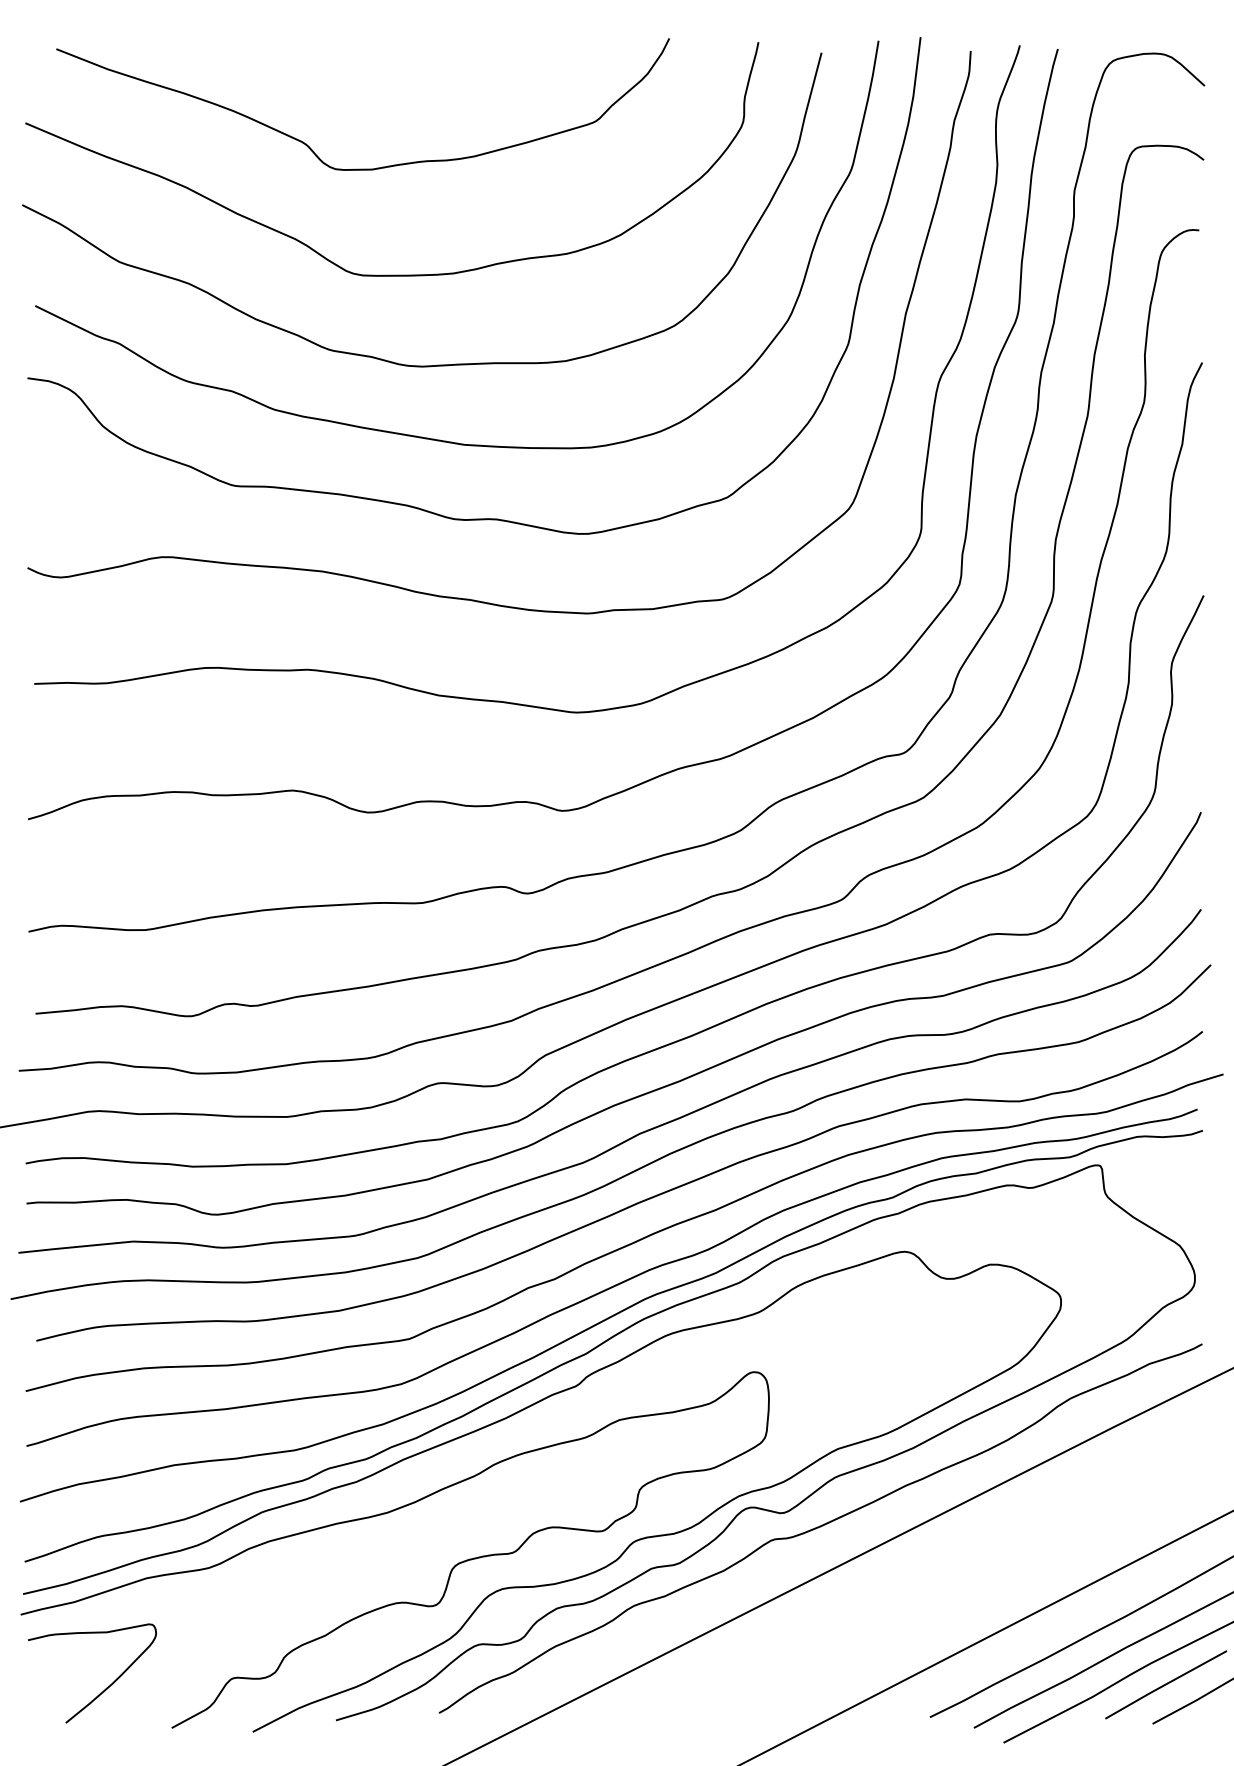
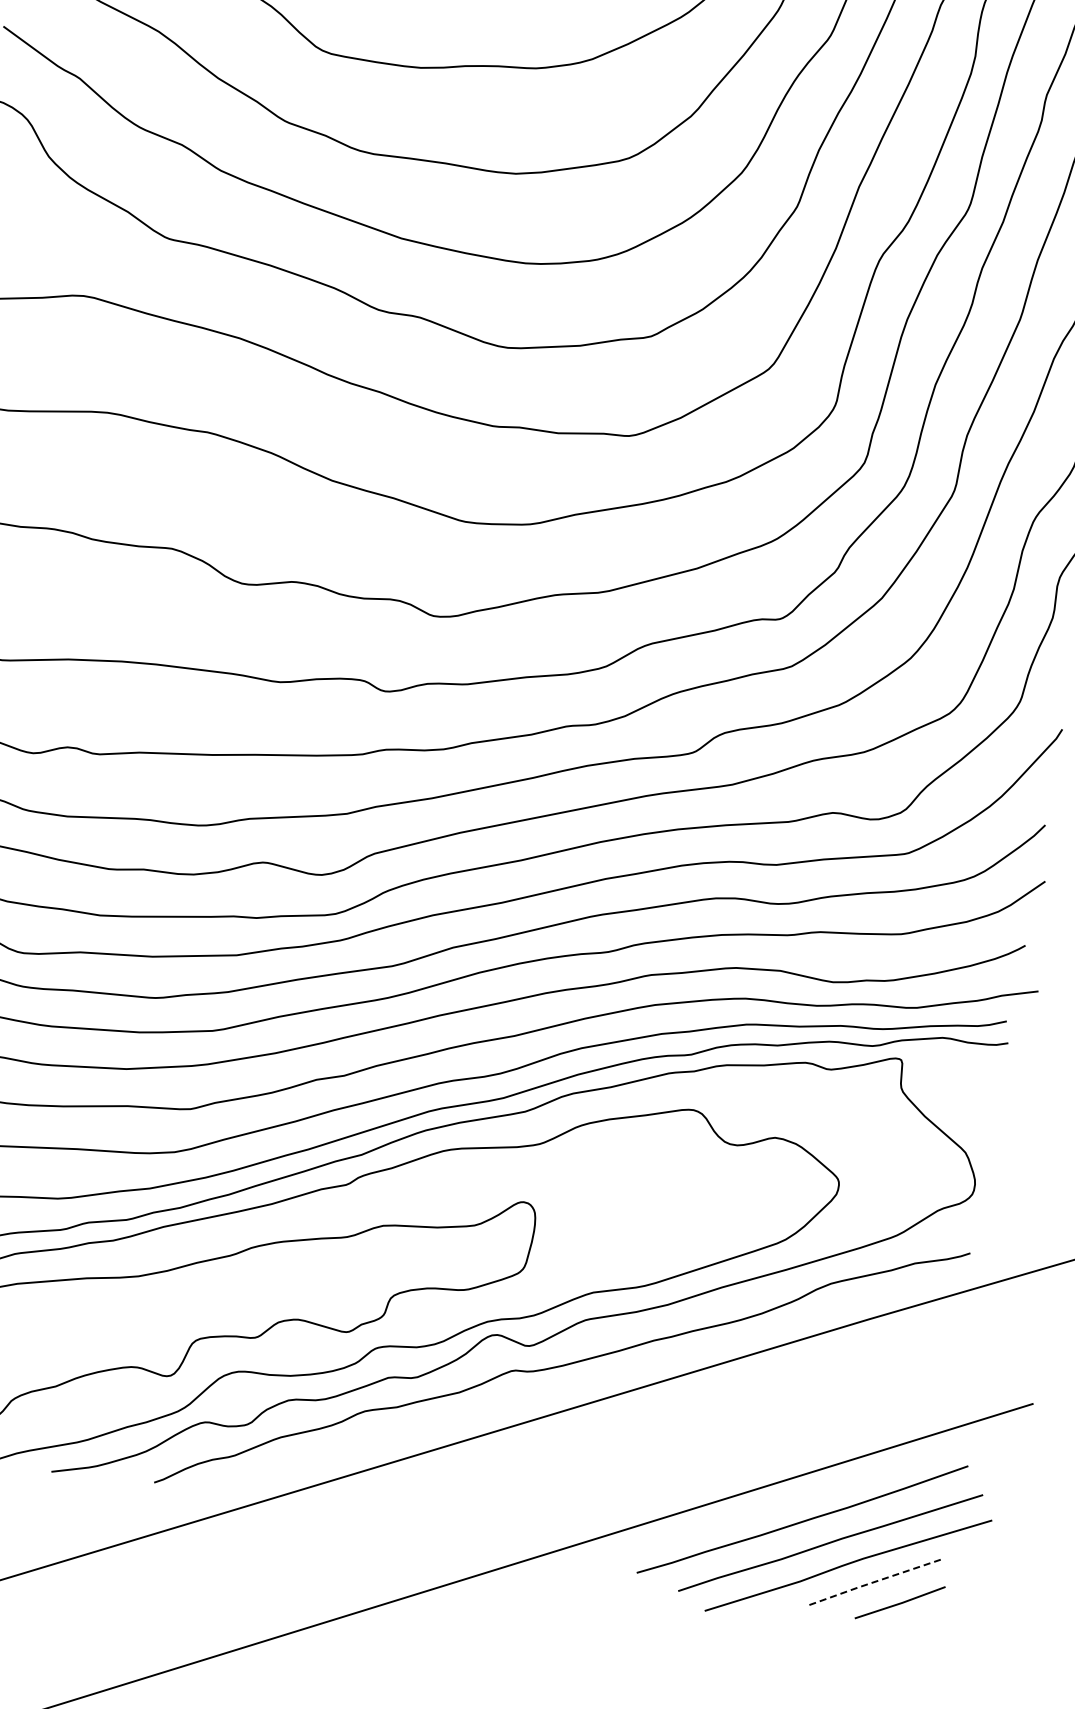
line: (1164, 1685) -> (873, 1582), solid -> dashed

